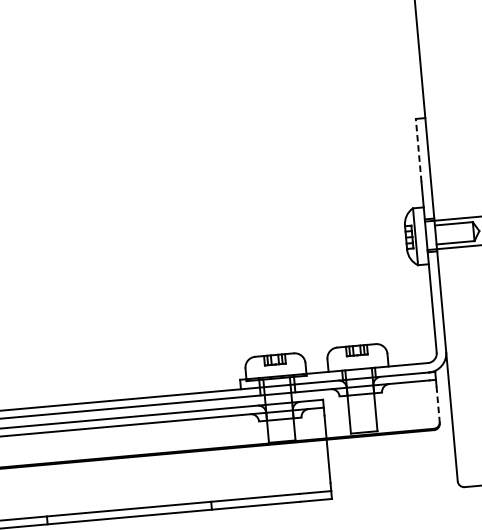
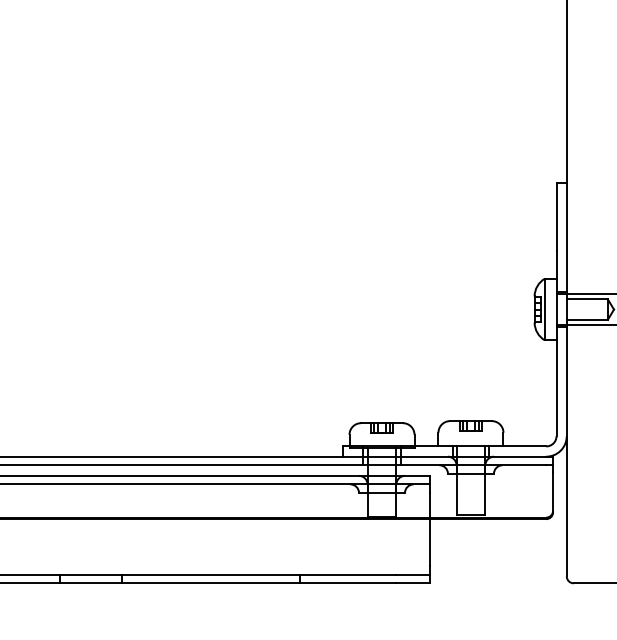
line: (418, 149) -> (556, 216), dashed -> solid
line: (438, 404) -> (553, 492), dashed -> solid

